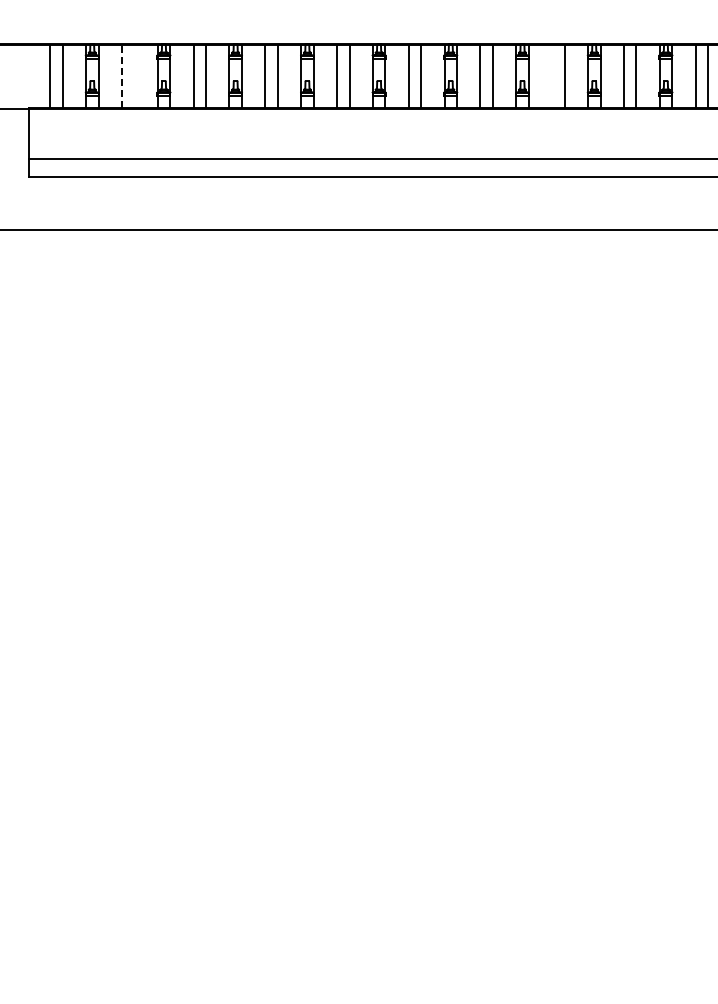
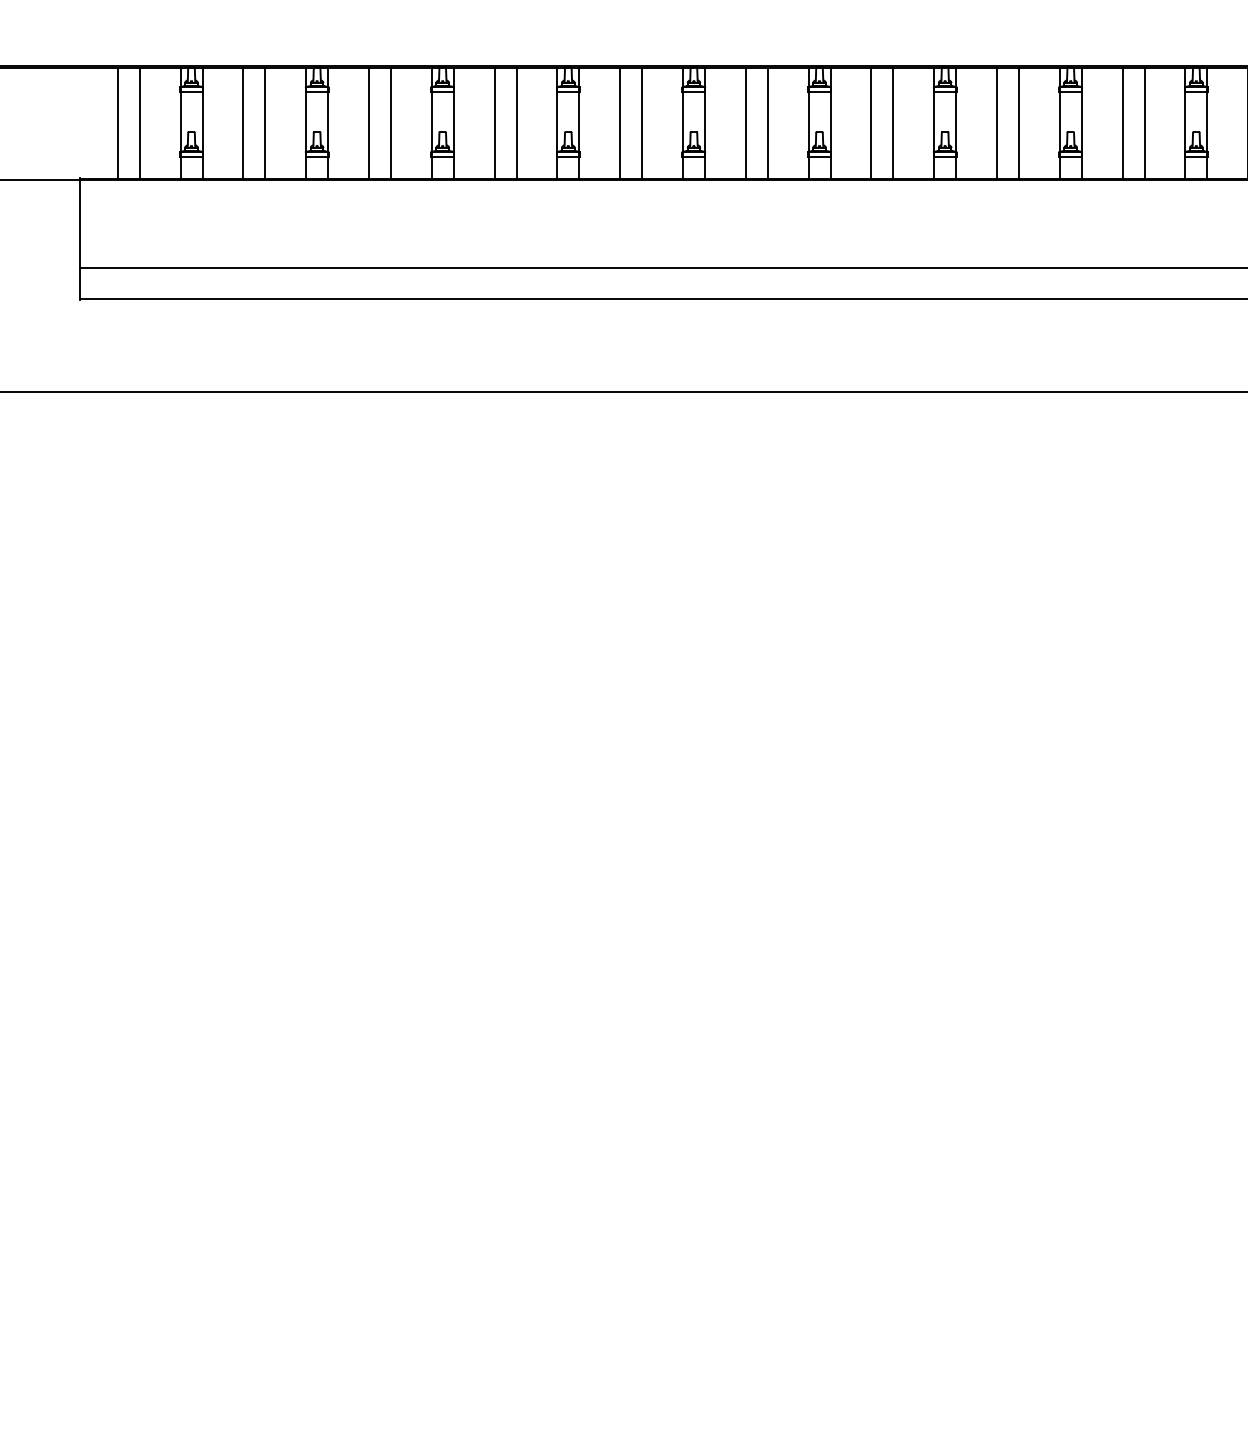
line: (121, 76) -> (242, 123), dashed -> solid
line: (134, 76) -> (265, 123), added
line: (552, 76) -> (997, 123), added

